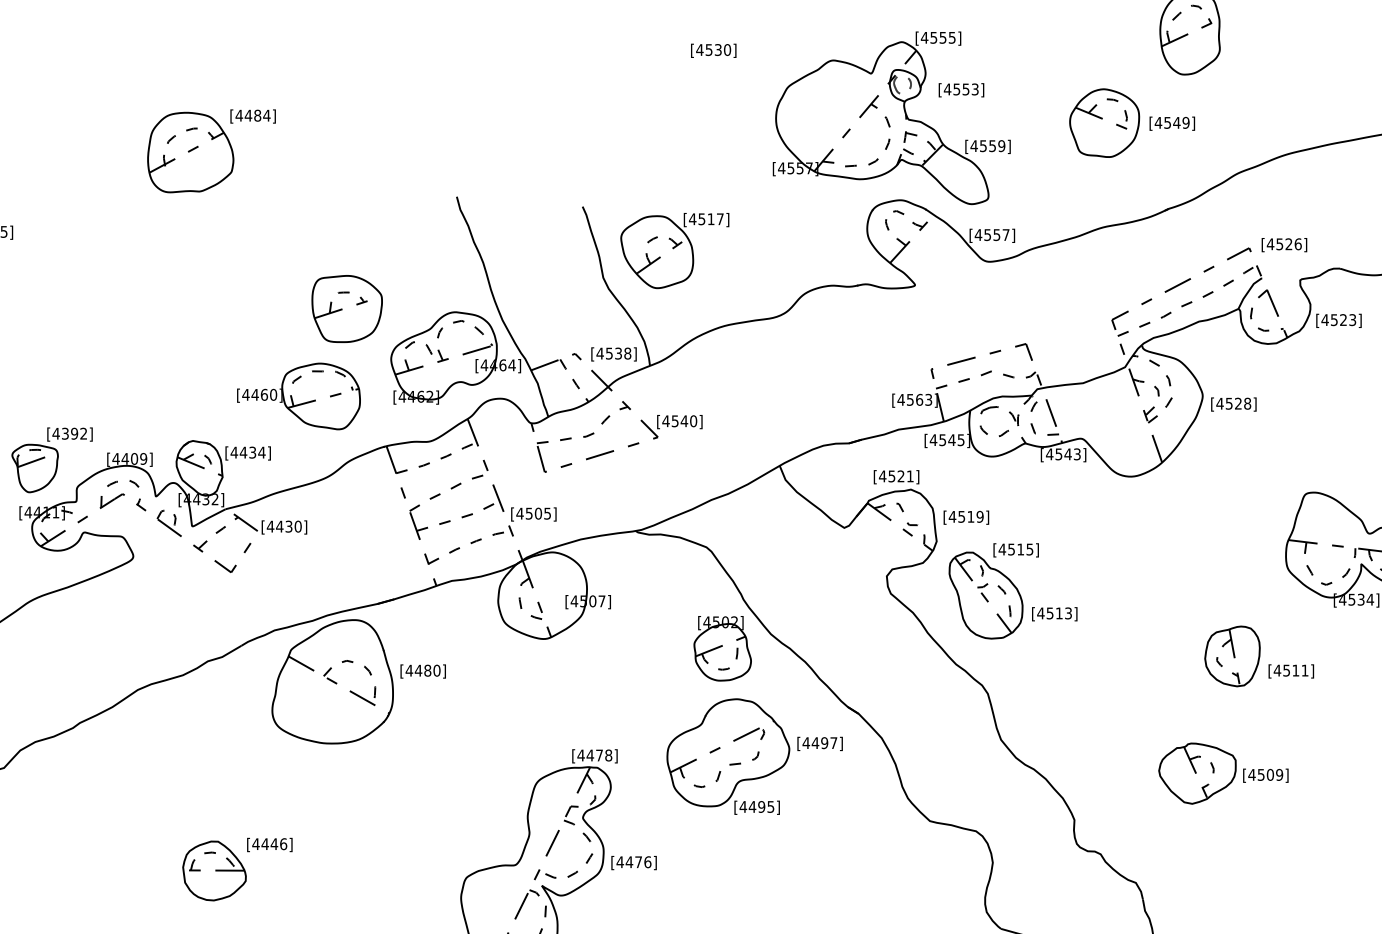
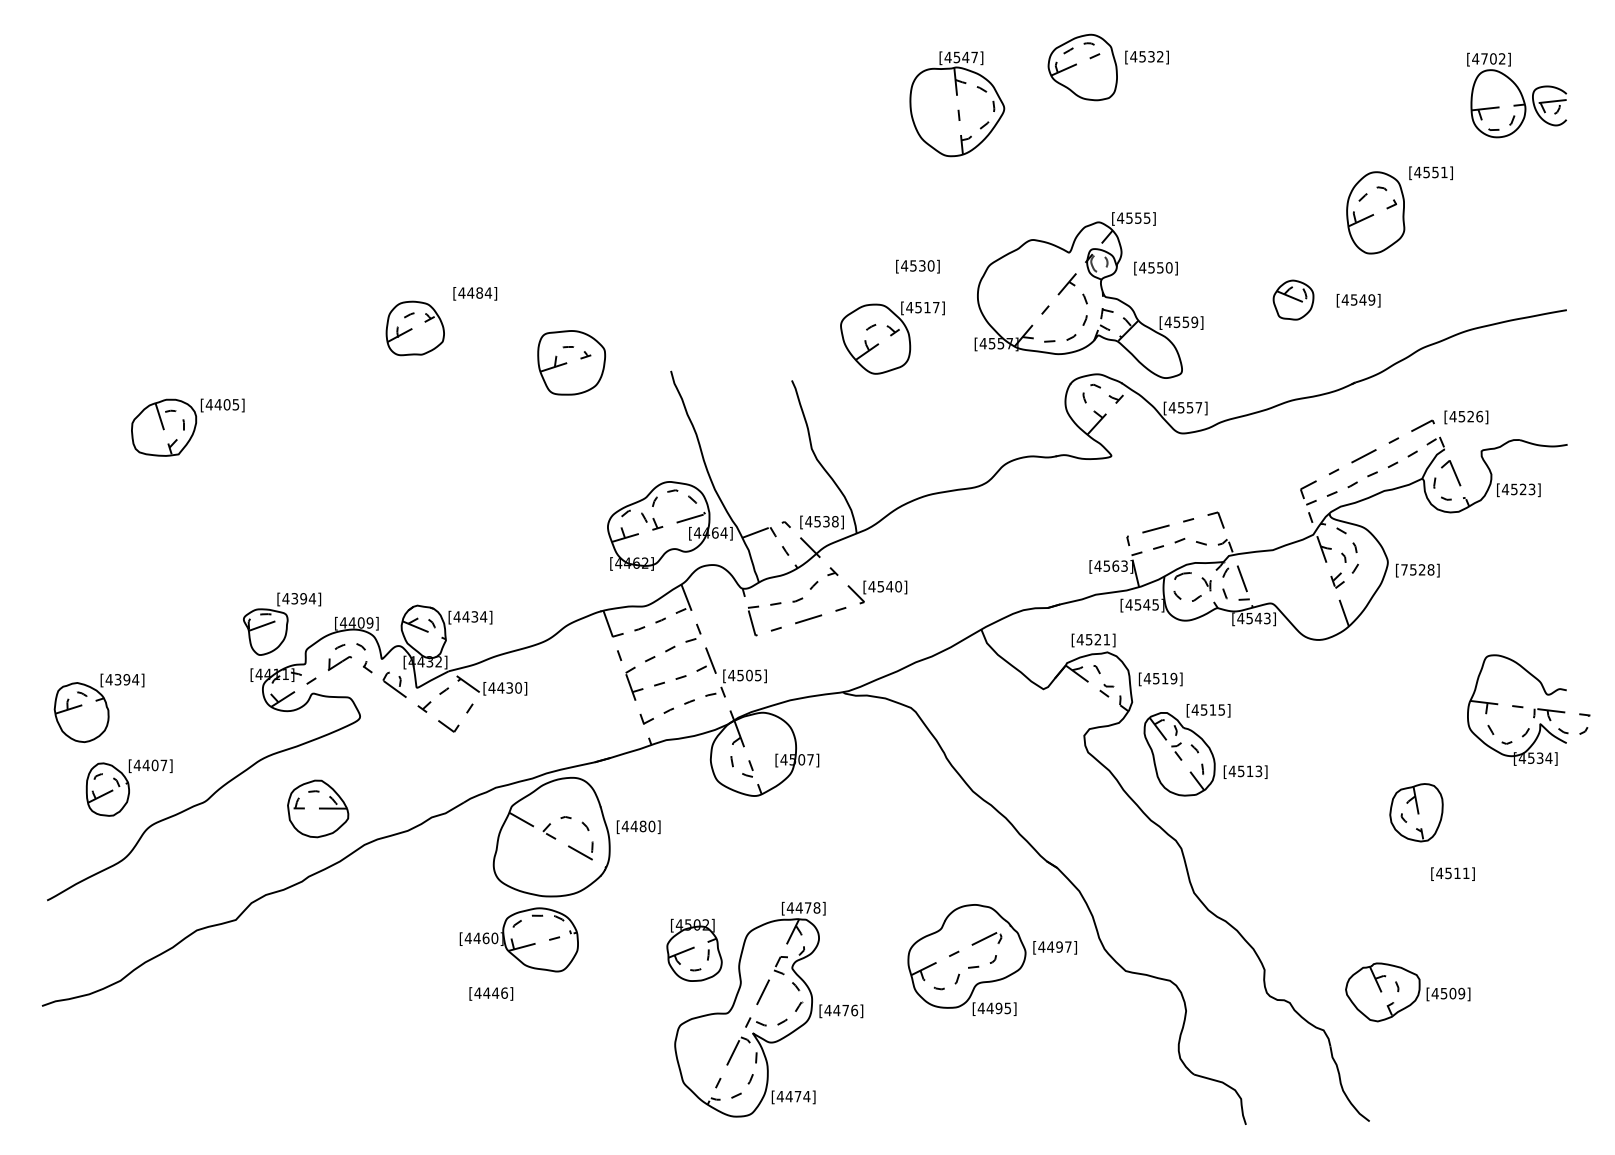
text: (713, 50) -> (917, 266), moved
text: (974, 89) -> (1168, 267), [4553] -> [4550]
part: (1104, 122) -> (1293, 299), size x0.6
part: (190, 152) -> (415, 328), size x0.7
part: (674, 250) -> (892, 337), moved
part: (347, 308) -> (571, 362), moved
part: (298, 396) -> (518, 939), moved
text: (1220, 403) -> (1404, 569), [4528] -> [7528]
text: (83, 433) -> (312, 598), [4392] -> [4394]
part: (722, 647) -> (694, 949), moved
text: (1290, 670) -> (1452, 873), moved
part: (753, 756) -> (991, 959), moved
part: (1223, 773) -> (1407, 992), moved
part: (214, 870) -> (318, 808), moved

